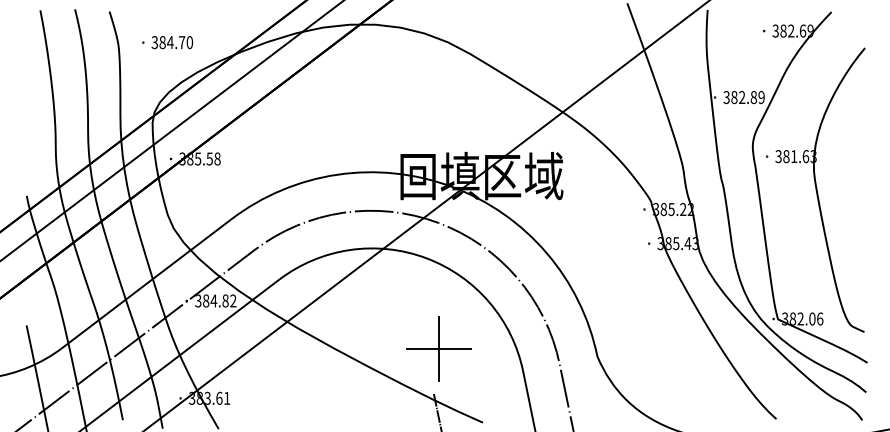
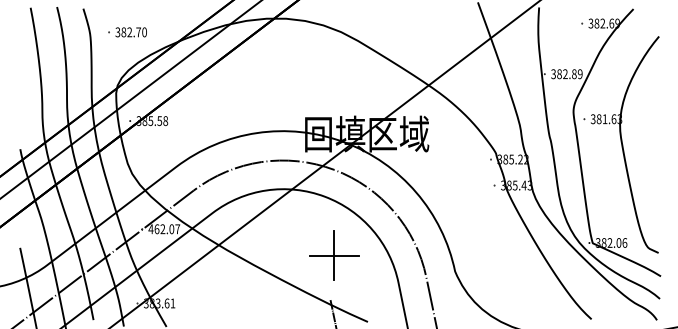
text: (170, 42) -> (129, 32), 384.70 -> 382.70
text: (216, 301) -> (164, 229), 384.82 -> 462.07
part: (439, 348) -> (334, 255), moved

